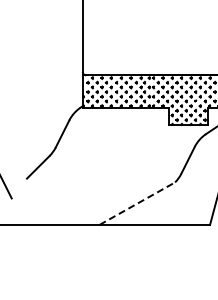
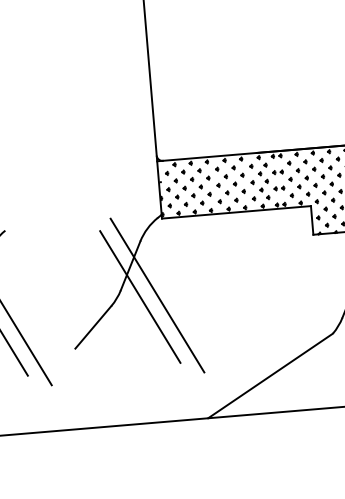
line: (66, 151) -> (139, 295), added
line: (76, 151) -> (157, 294), added
line: (137, 203) -> (270, 375), dashed -> solid

